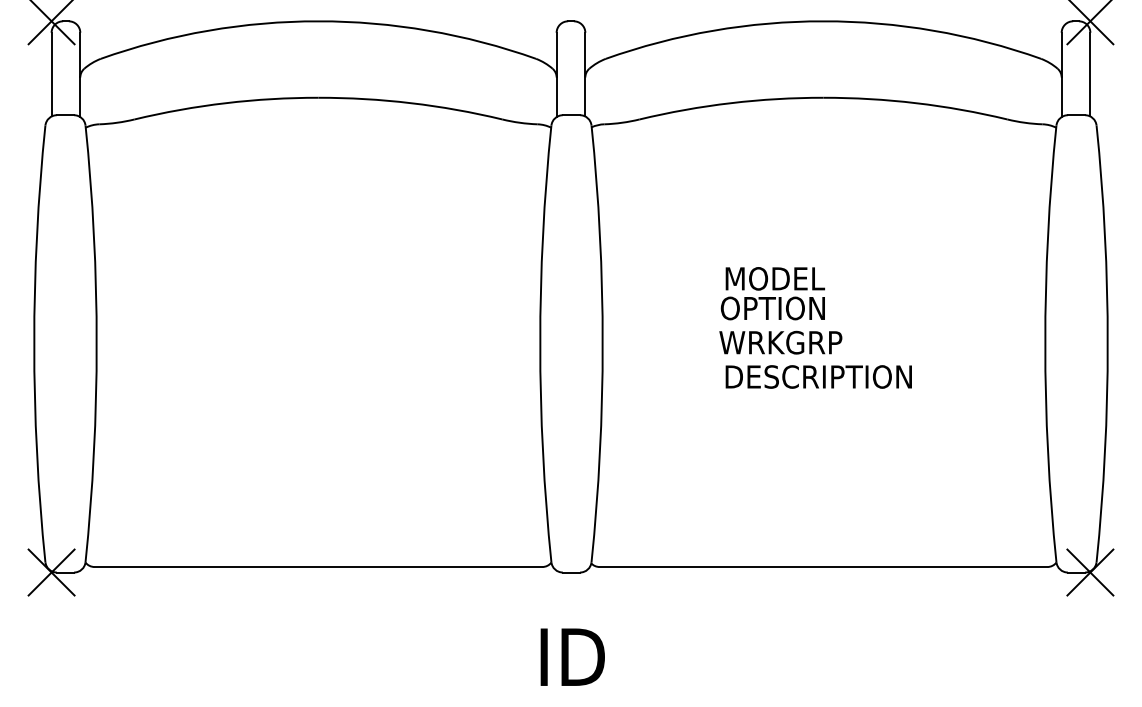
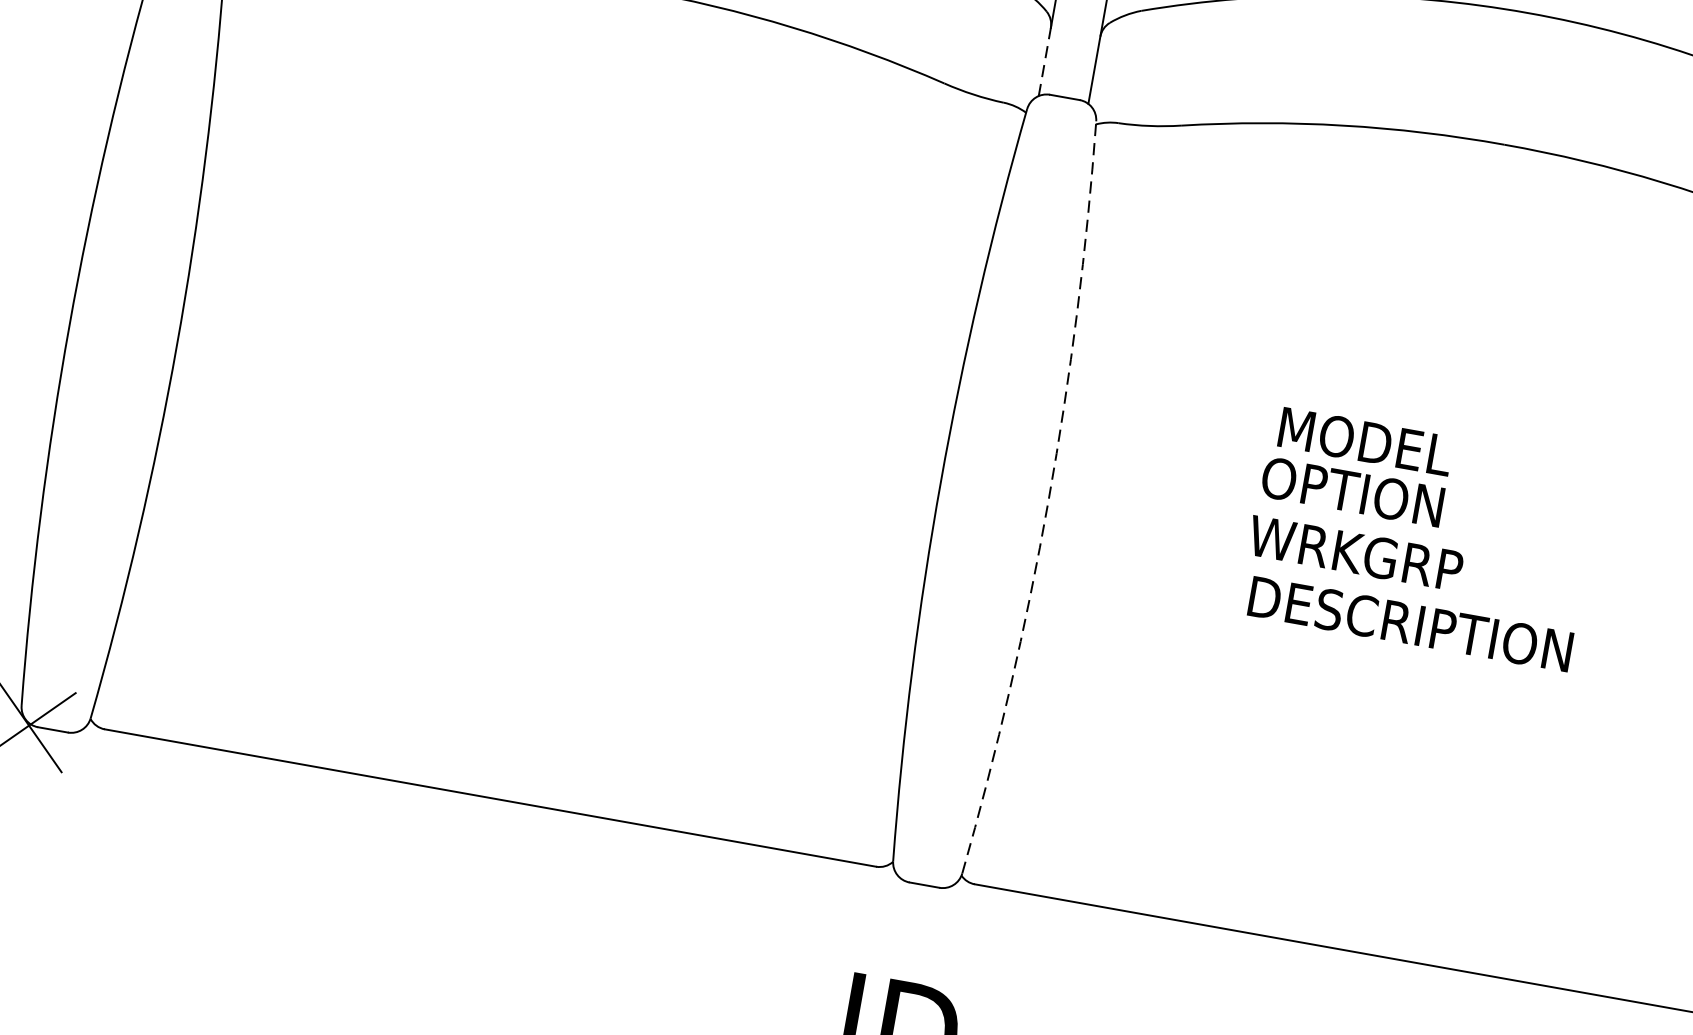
line: (556, 97) -> (1044, 62), solid -> dashed
arc: (602, 343) -> (1048, 500), solid -> dashed

